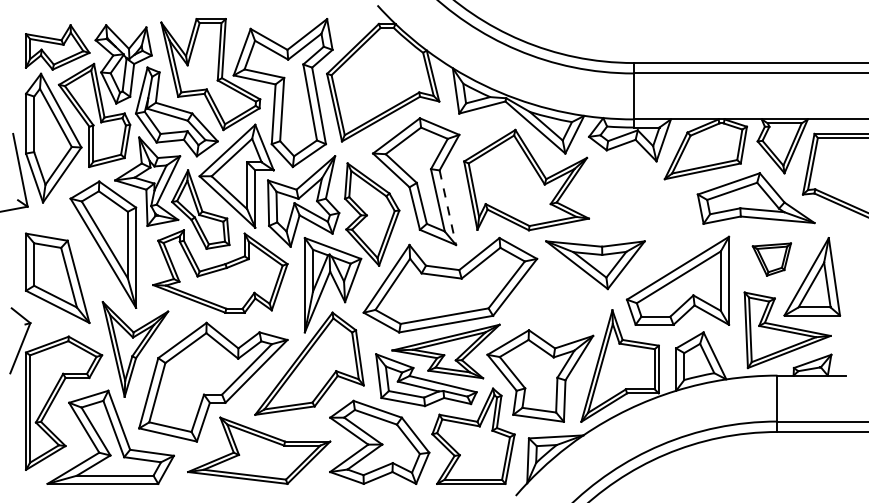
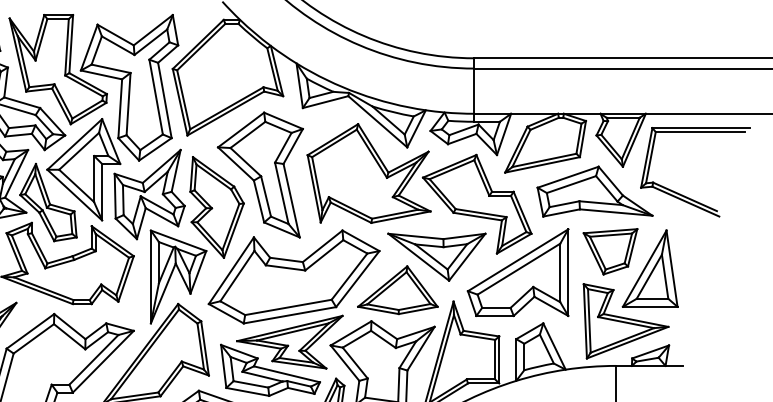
line: (447, 208) -> (291, 201), dashed -> solid
part: (636, 211) -> (477, 204), added
part: (771, 259) -> (610, 251), size x1.43
part: (555, 298) -> (397, 290), added

